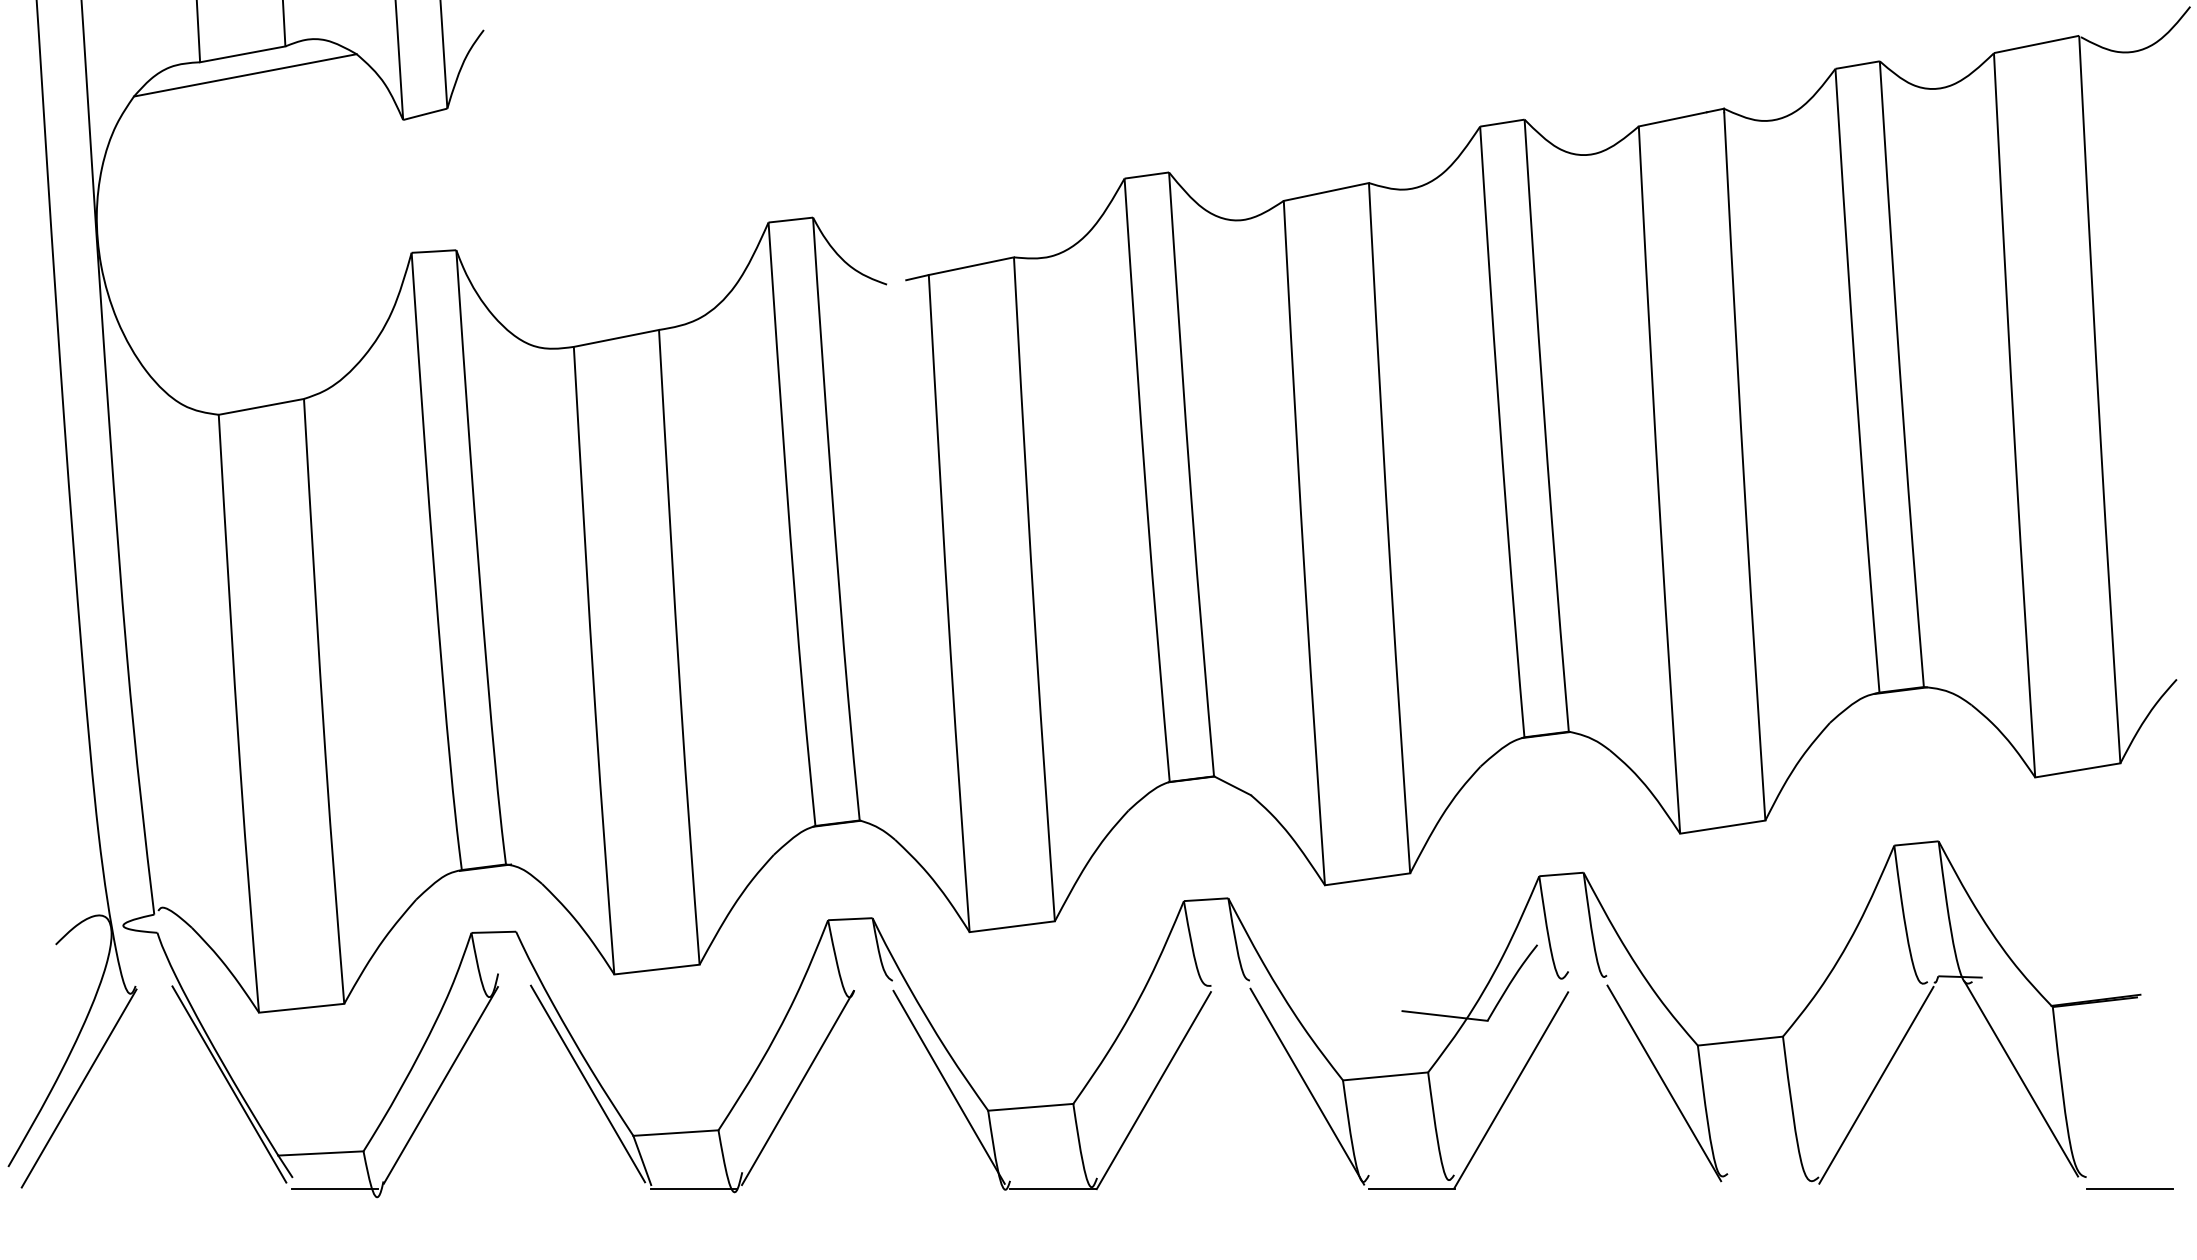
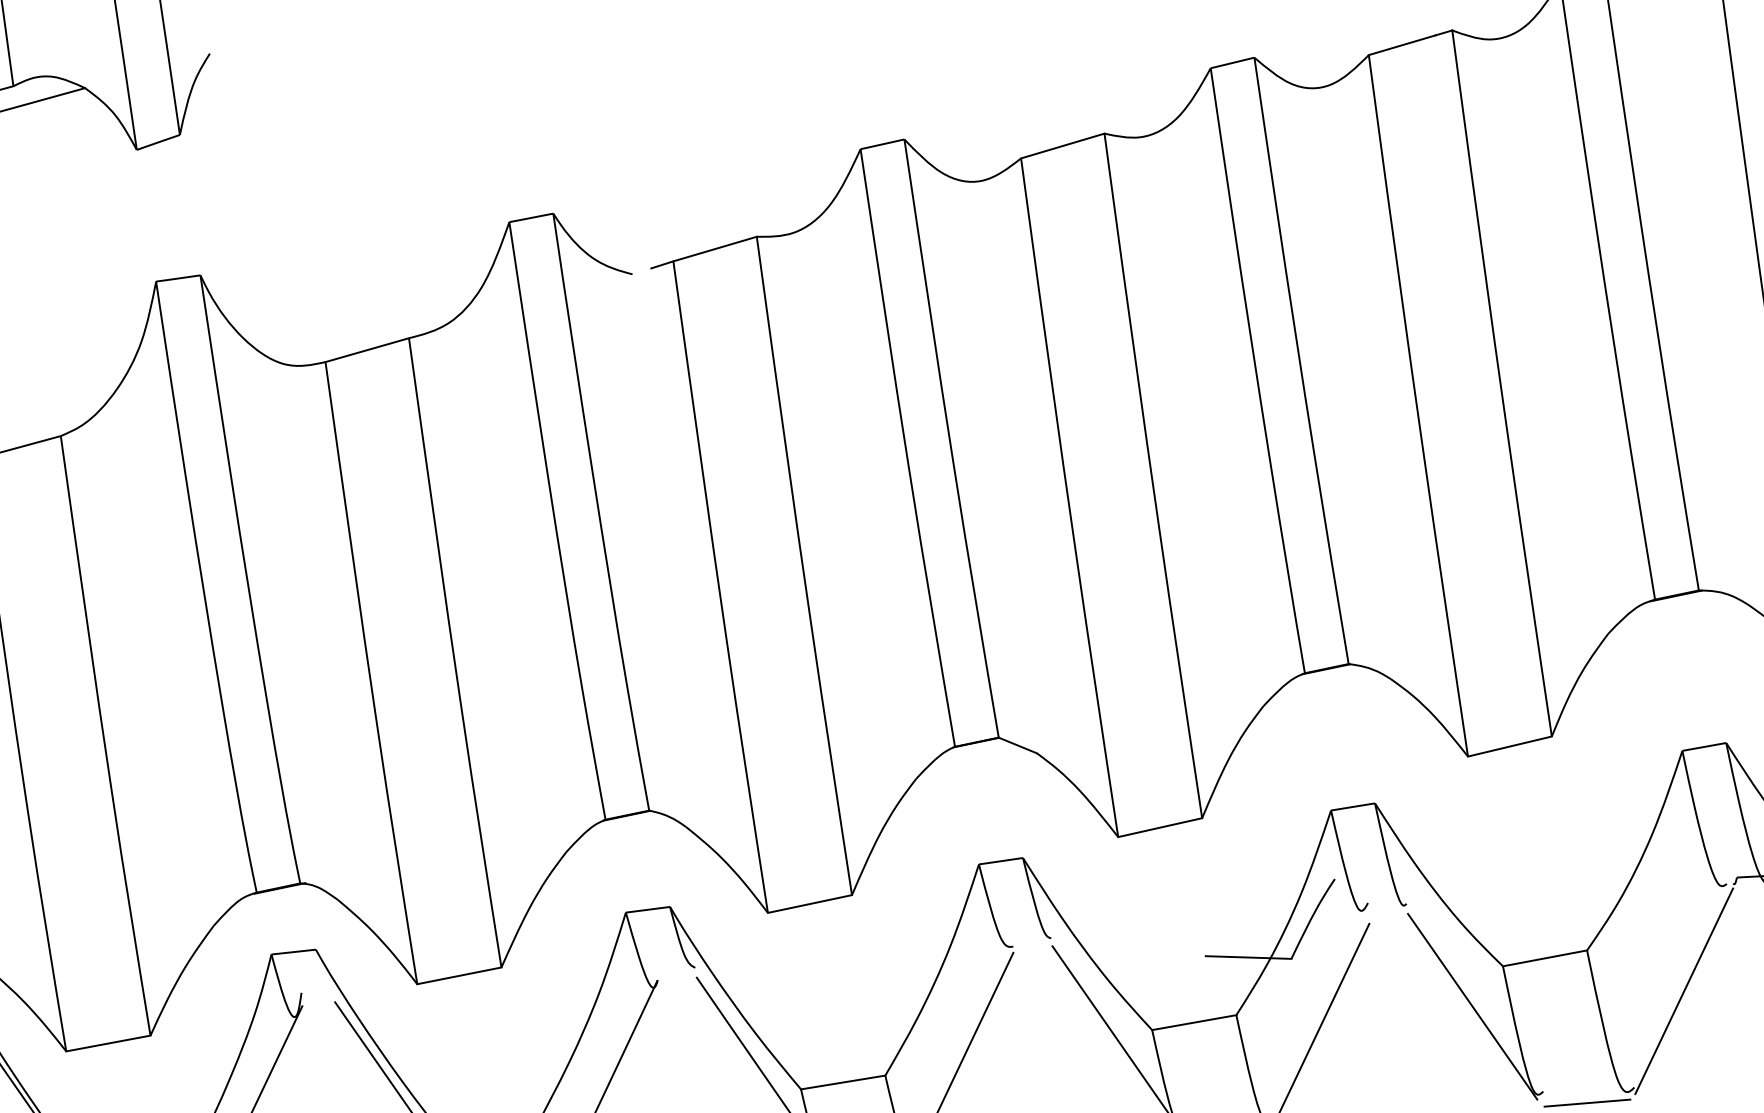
line: (1770, 1188) -> (1587, 1102), added

